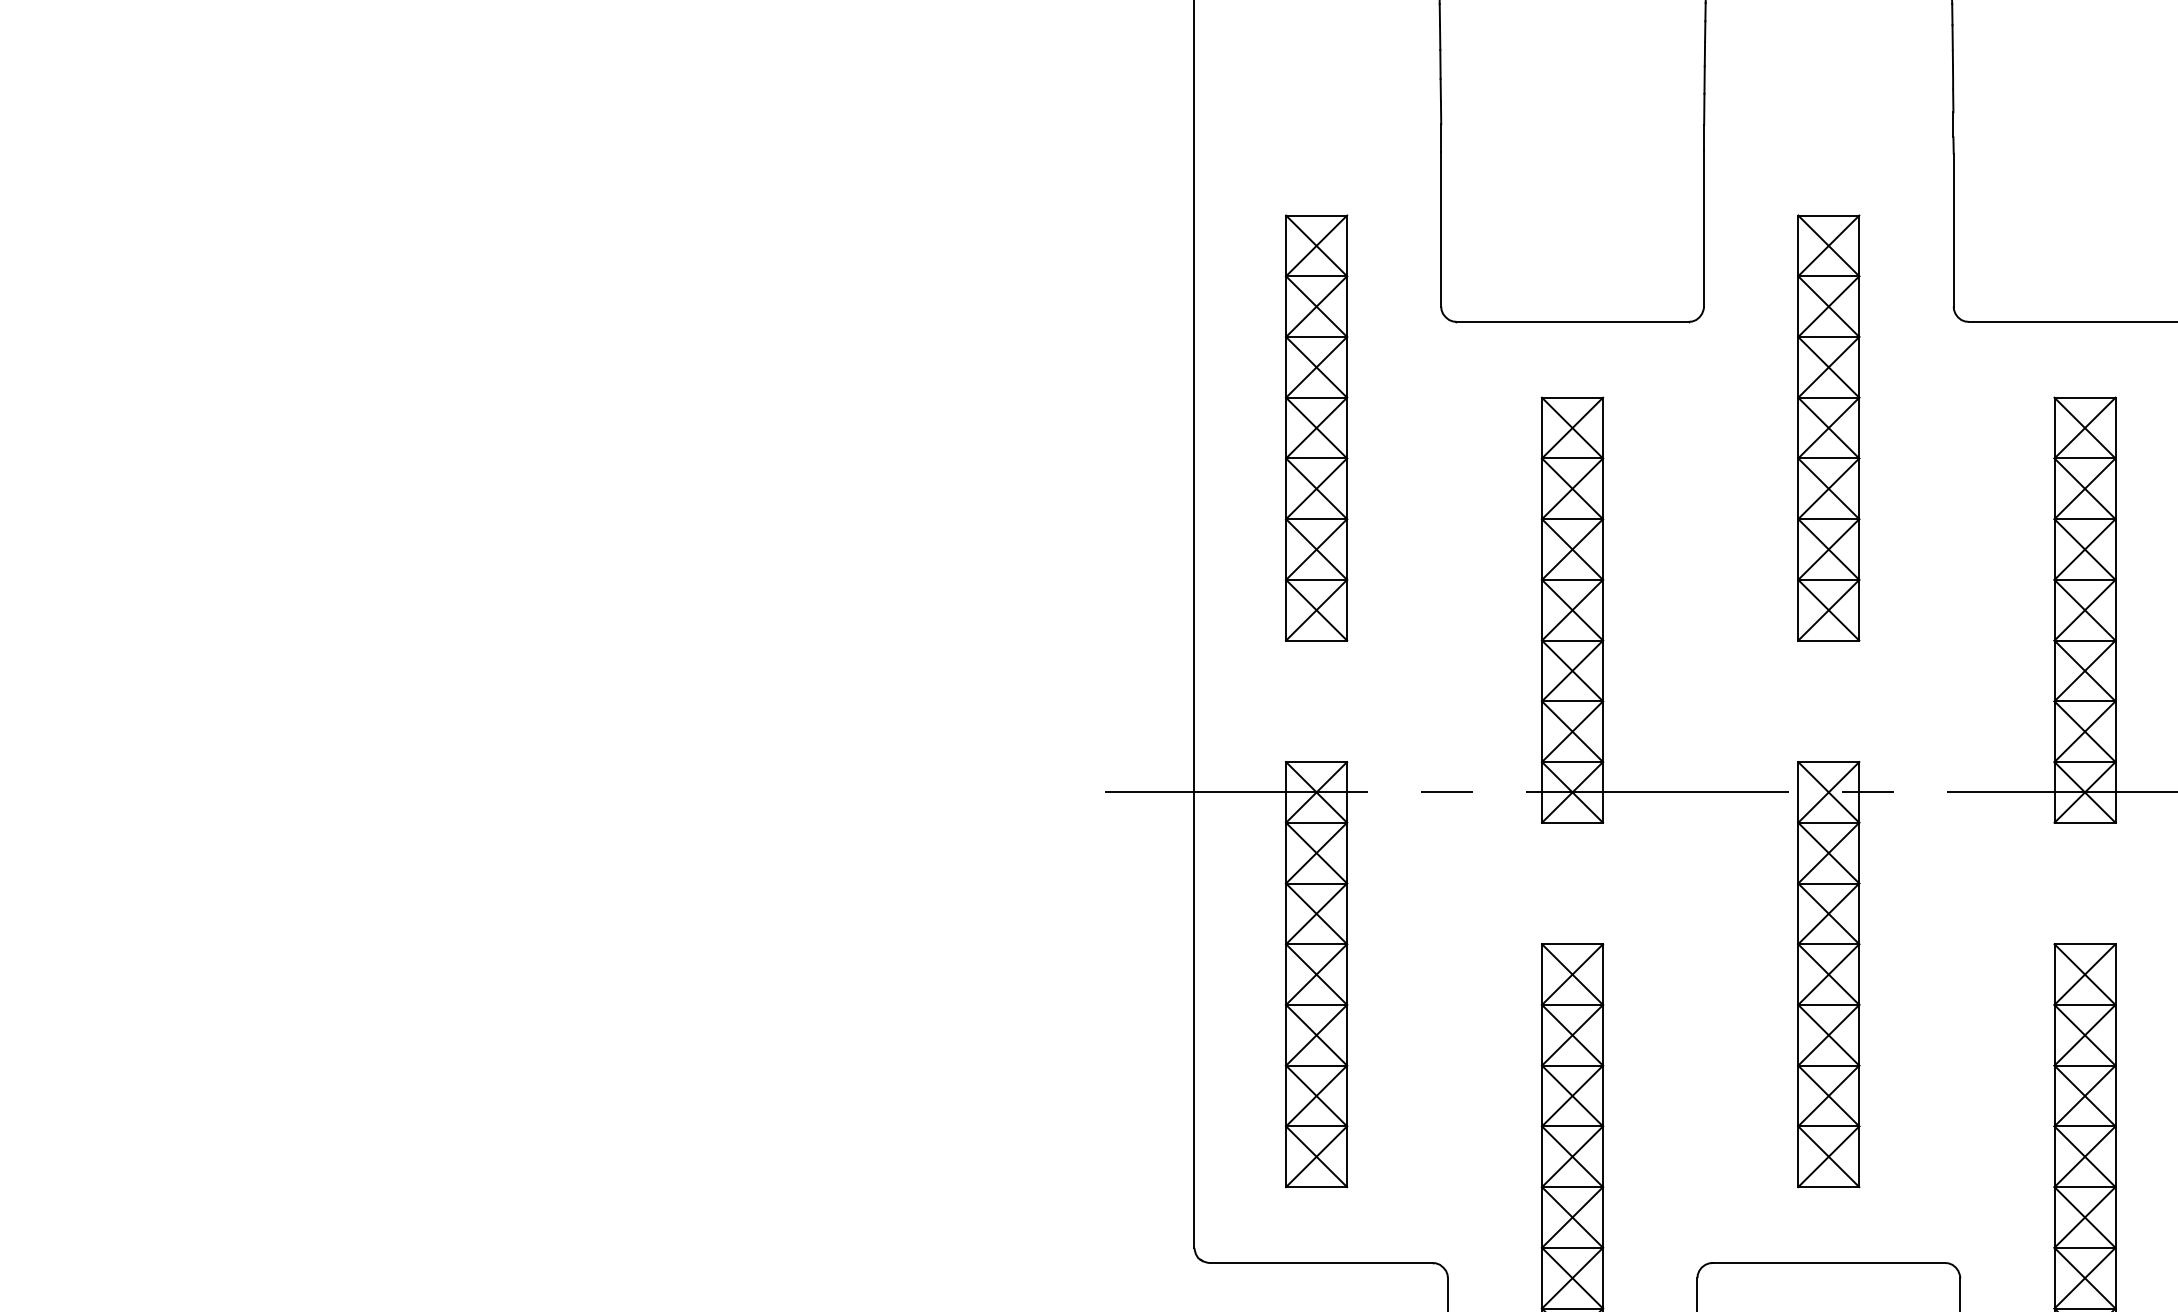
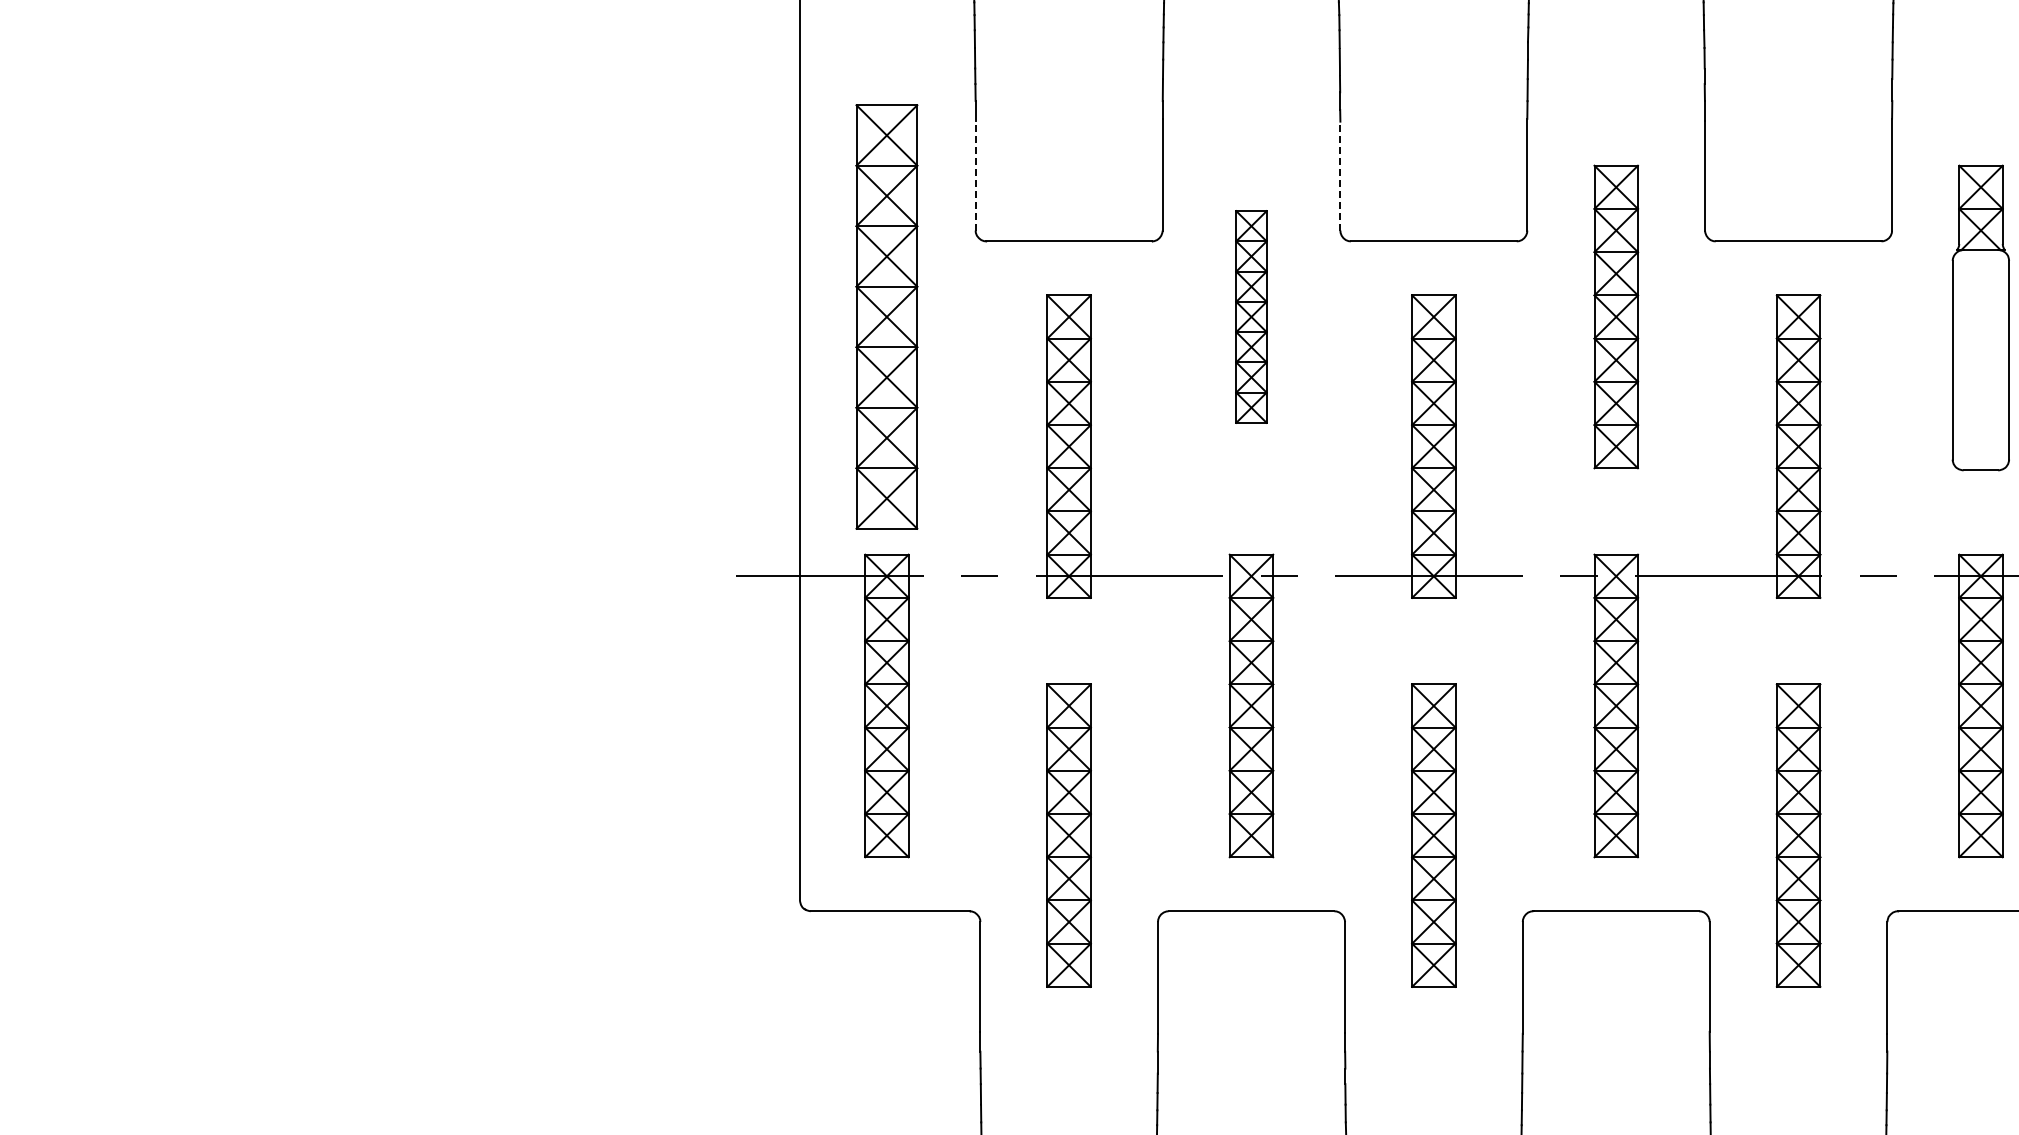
line: (1441, 229) -> (975, 175), solid -> dashed
line: (1953, 229) -> (1340, 175), solid -> dashed
part: (1315, 427) -> (886, 316), size x1.4
part: (1828, 427) -> (1251, 316), size x0.7

